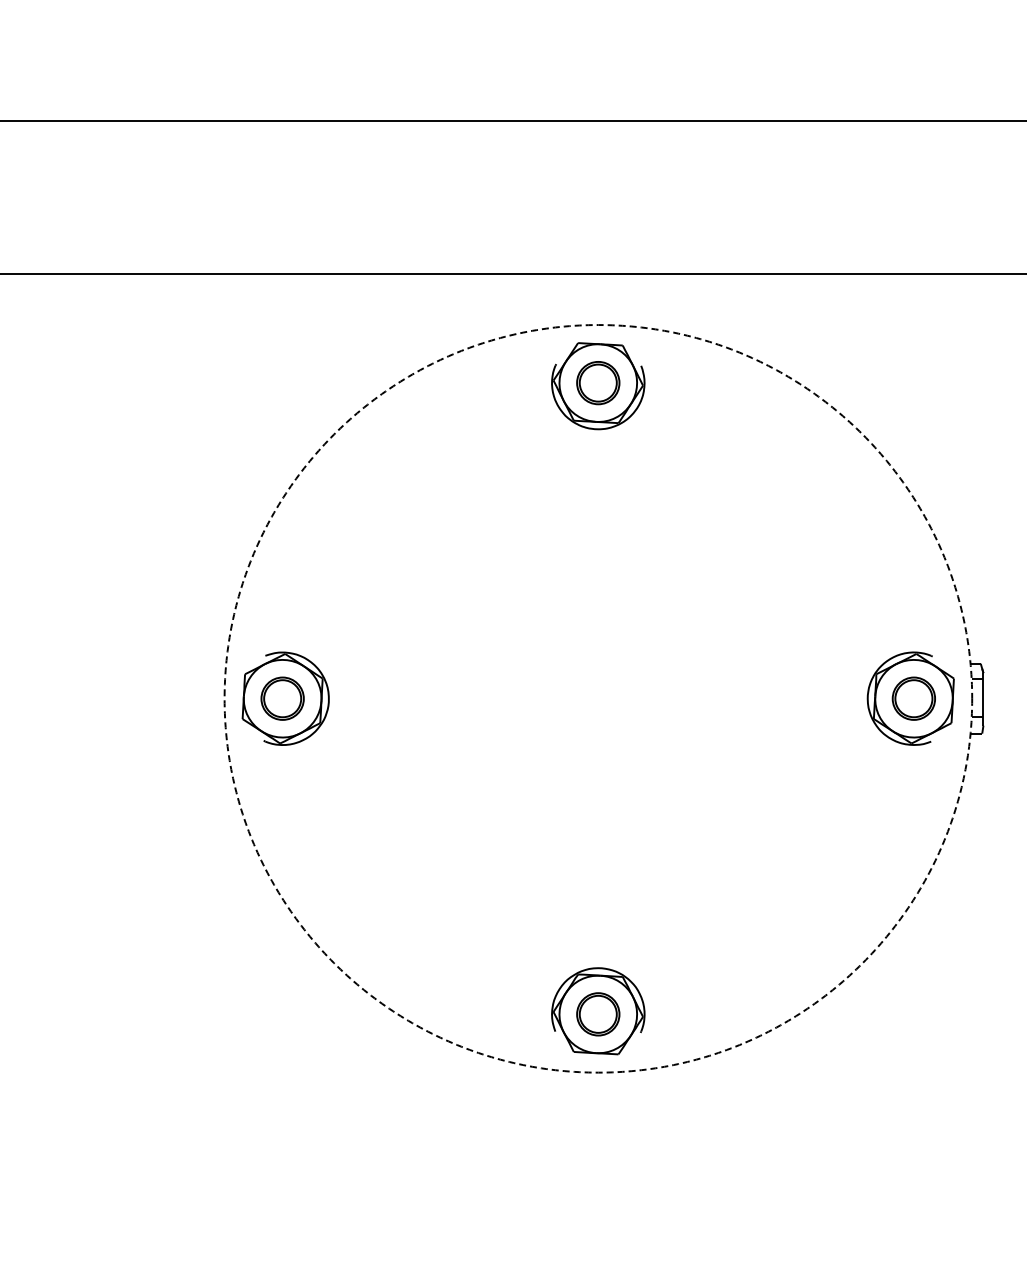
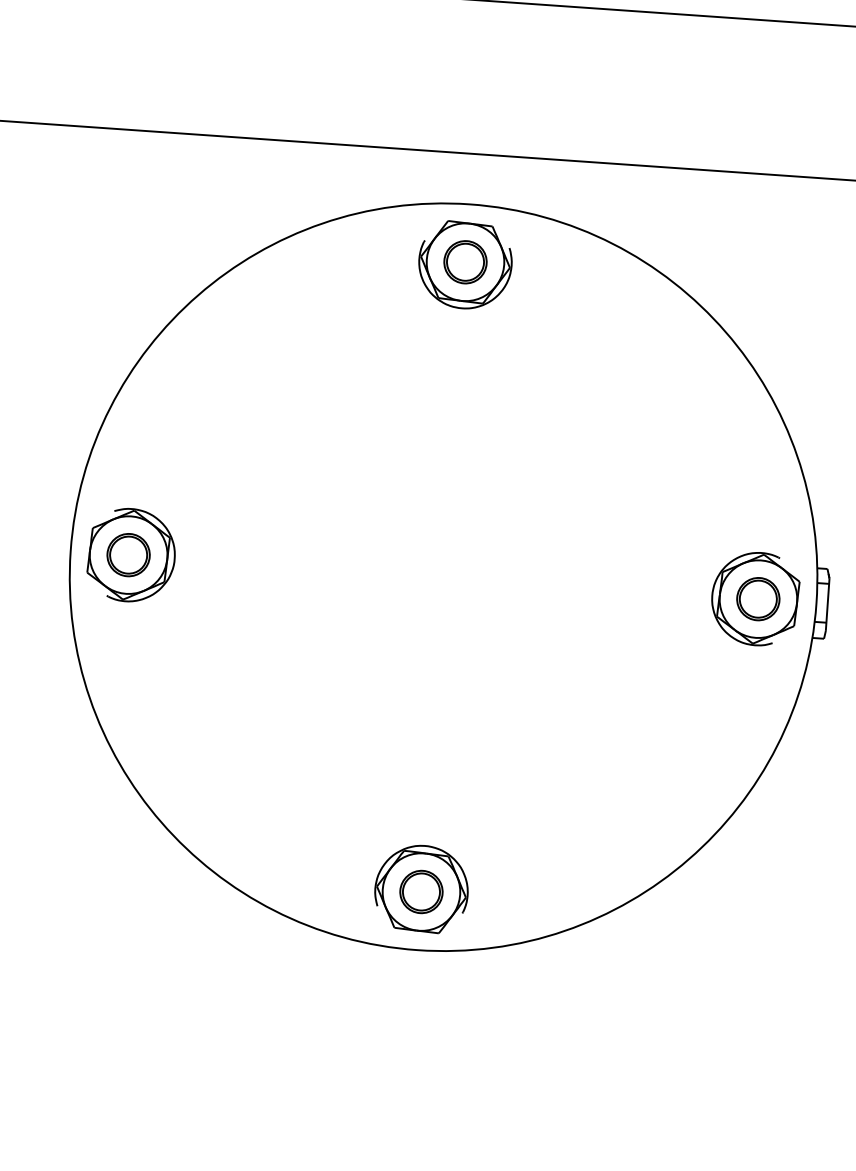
circle: (598, 698) -> (443, 576), dashed -> solid

